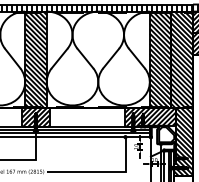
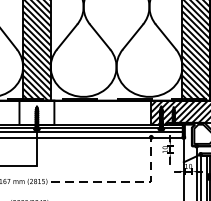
hatch: (35, 117) -> (36, 112), removed
line: (104, 172) -> (124, 182), solid -> dashed

